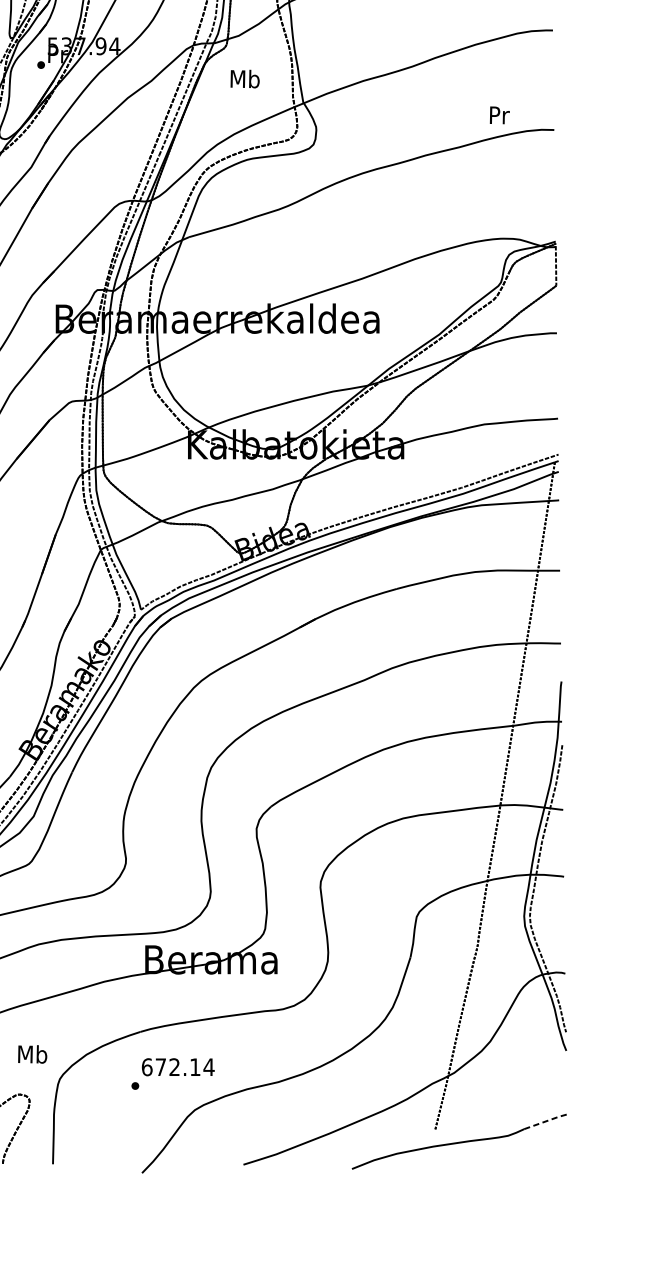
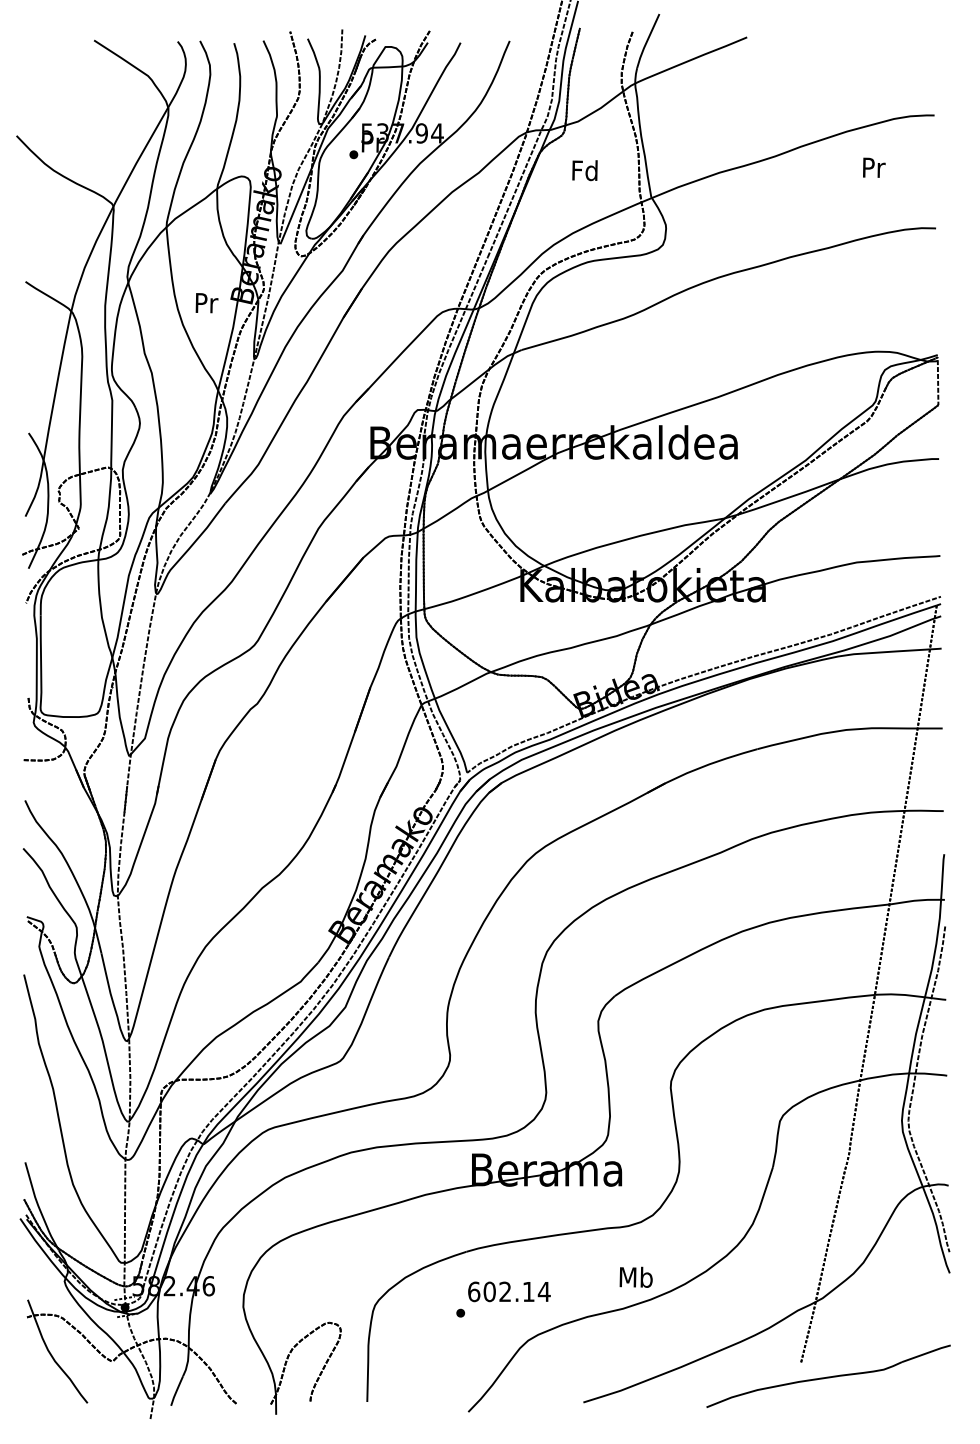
text: (244, 78) -> (584, 170), Mb -> Fd
text: (500, 115) -> (874, 167), moved
text: (32, 1053) -> (635, 1276), moved
text: (160, 1066) -> (489, 1291), 672.14 -> 602.14
line: (546, 1121) -> (927, 1353), dashed -> solid

